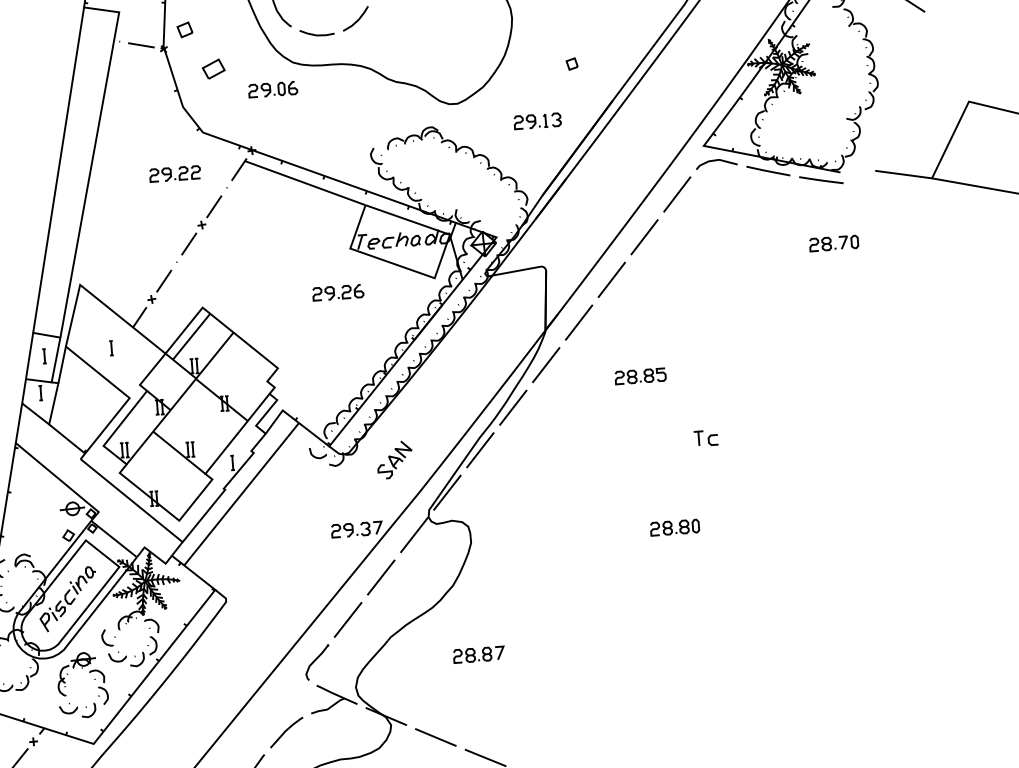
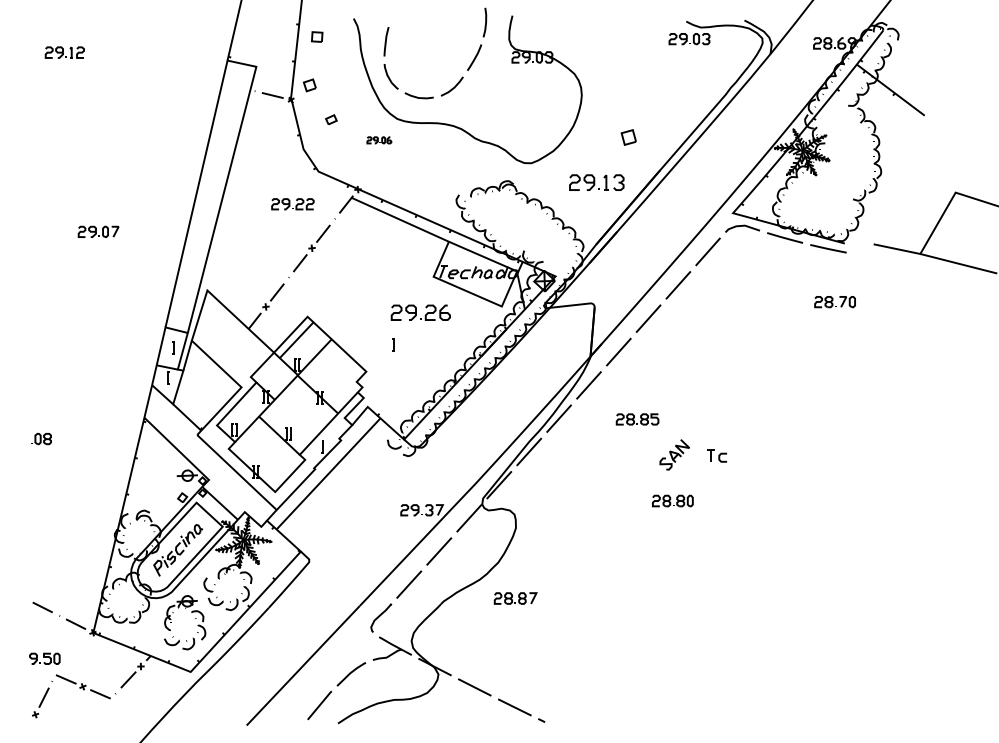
part: (571, 63) -> (628, 136), size x1.6
part: (213, 68) -> (331, 119), size x0.6
part: (273, 89) -> (379, 140), size x0.6
part: (537, 121) -> (596, 182), size x1.4
part: (337, 292) -> (420, 312), size x1.4
line: (111, 347) -> (393, 344), moved
part: (640, 376) -> (637, 419), moved
part: (394, 459) -> (674, 454), moved
part: (674, 527) -> (672, 500), moved
part: (478, 654) -> (515, 598), moved

